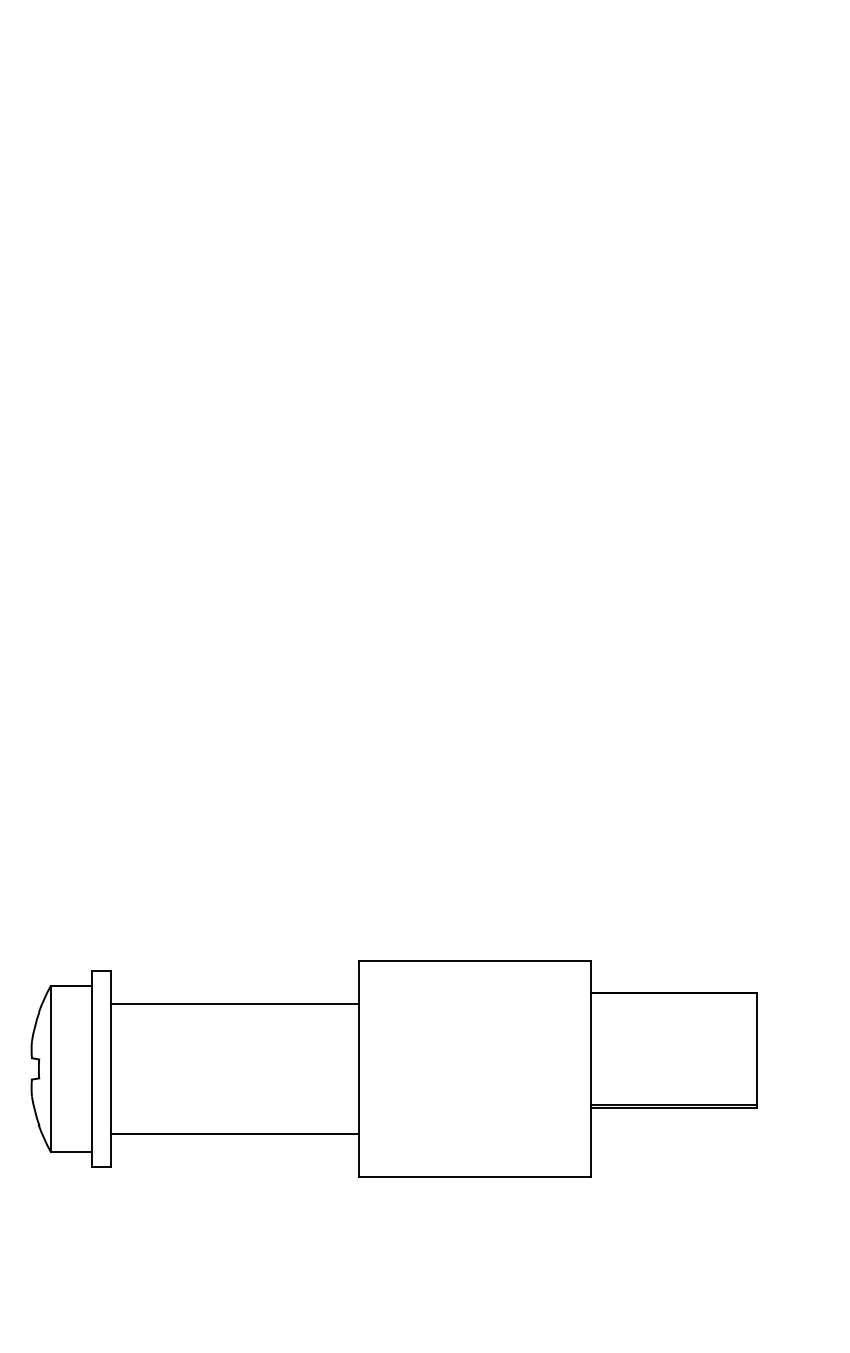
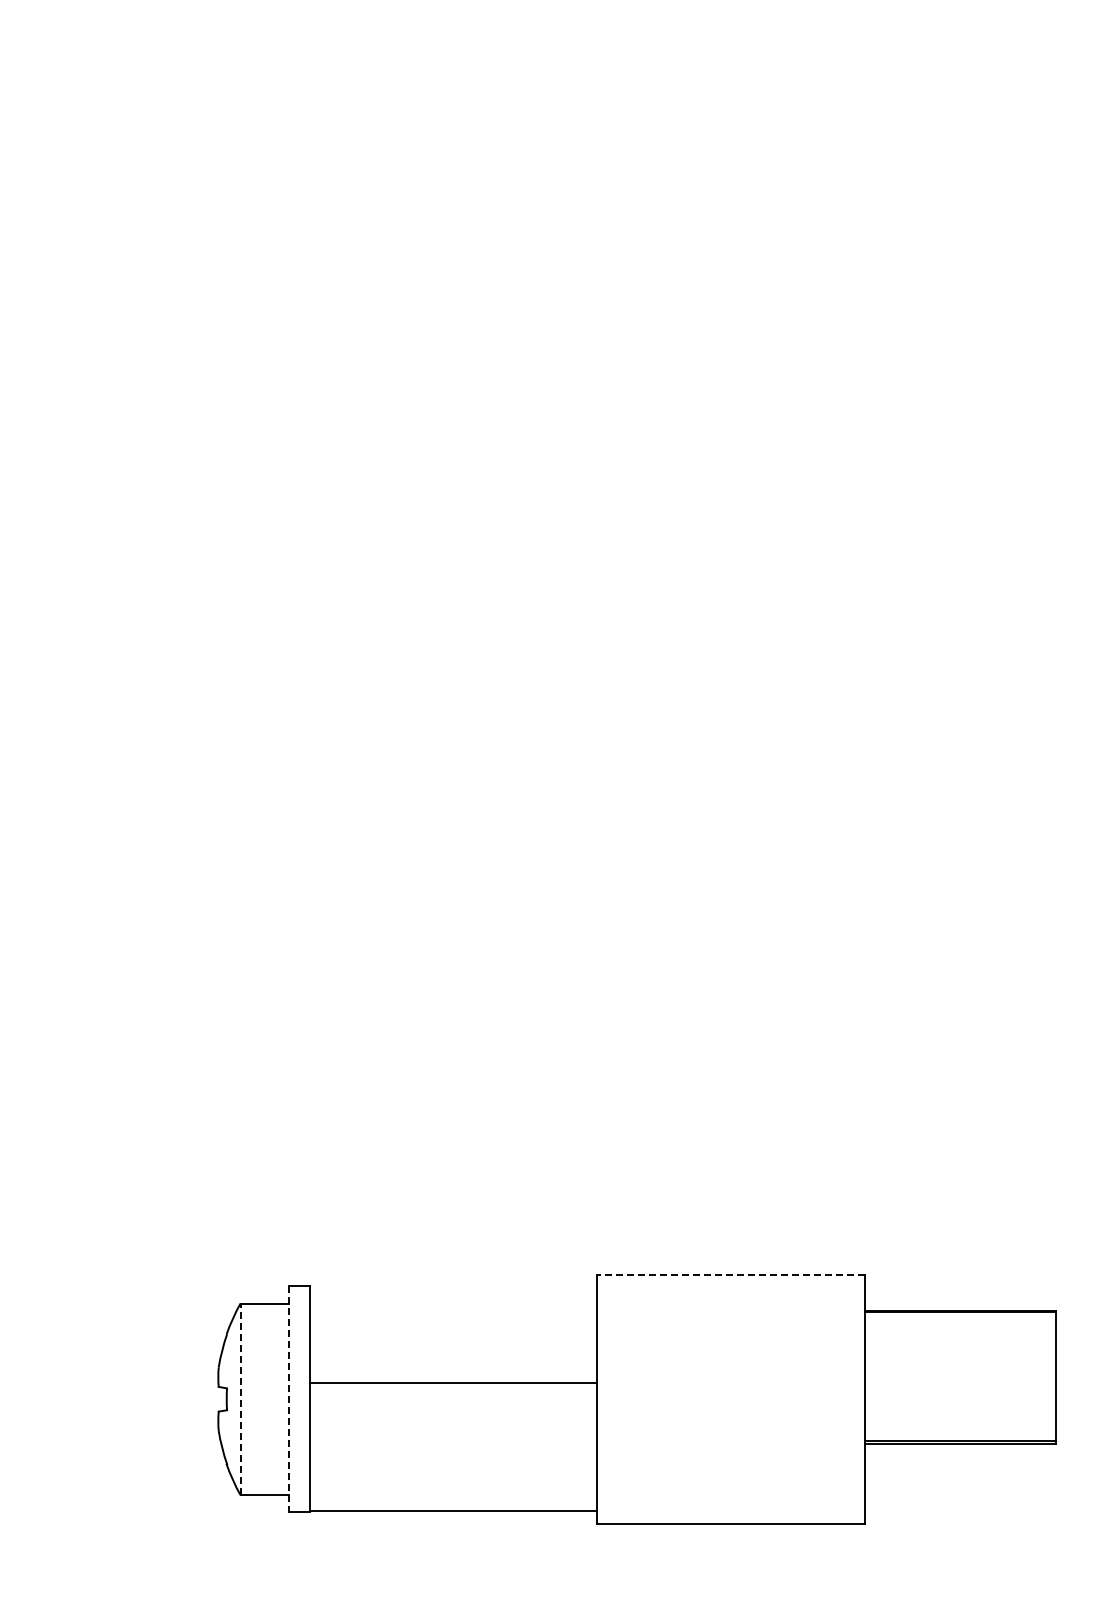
line: (474, 960) -> (730, 1274), solid -> dashed
line: (234, 1003) -> (452, 1382), moved
line: (50, 1069) -> (240, 1399), solid -> dashed
line: (92, 1069) -> (288, 1399), solid -> dashed
line: (234, 1133) -> (452, 1510), moved

